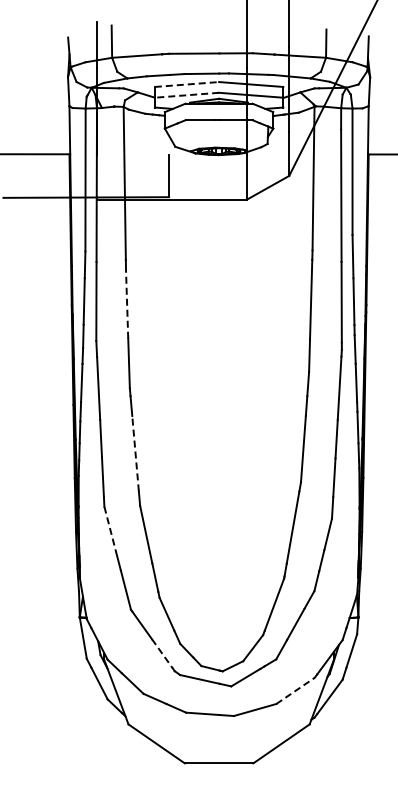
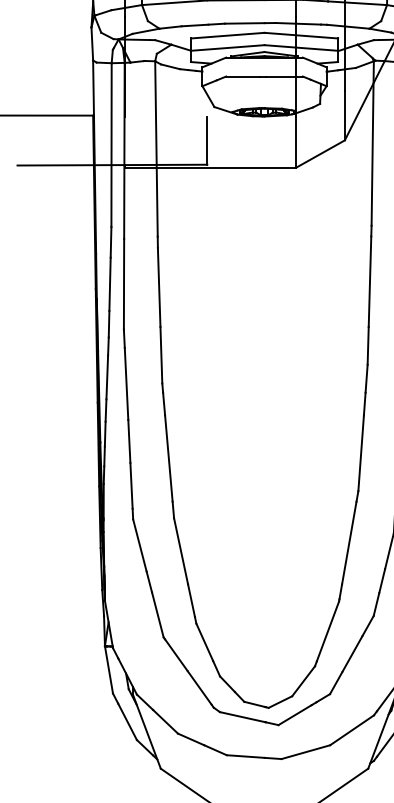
line: (187, 84) -> (228, 35), dashed -> solid
line: (186, 95) -> (227, 48), dashed -> solid
line: (127, 304) -> (159, 287), dashed -> solid
line: (135, 453) -> (168, 458), dashed -> solid
line: (110, 529) -> (140, 545), dashed -> solid
line: (162, 654) -> (199, 688), dashed -> solid
line: (295, 690) -> (352, 729), dashed -> solid

